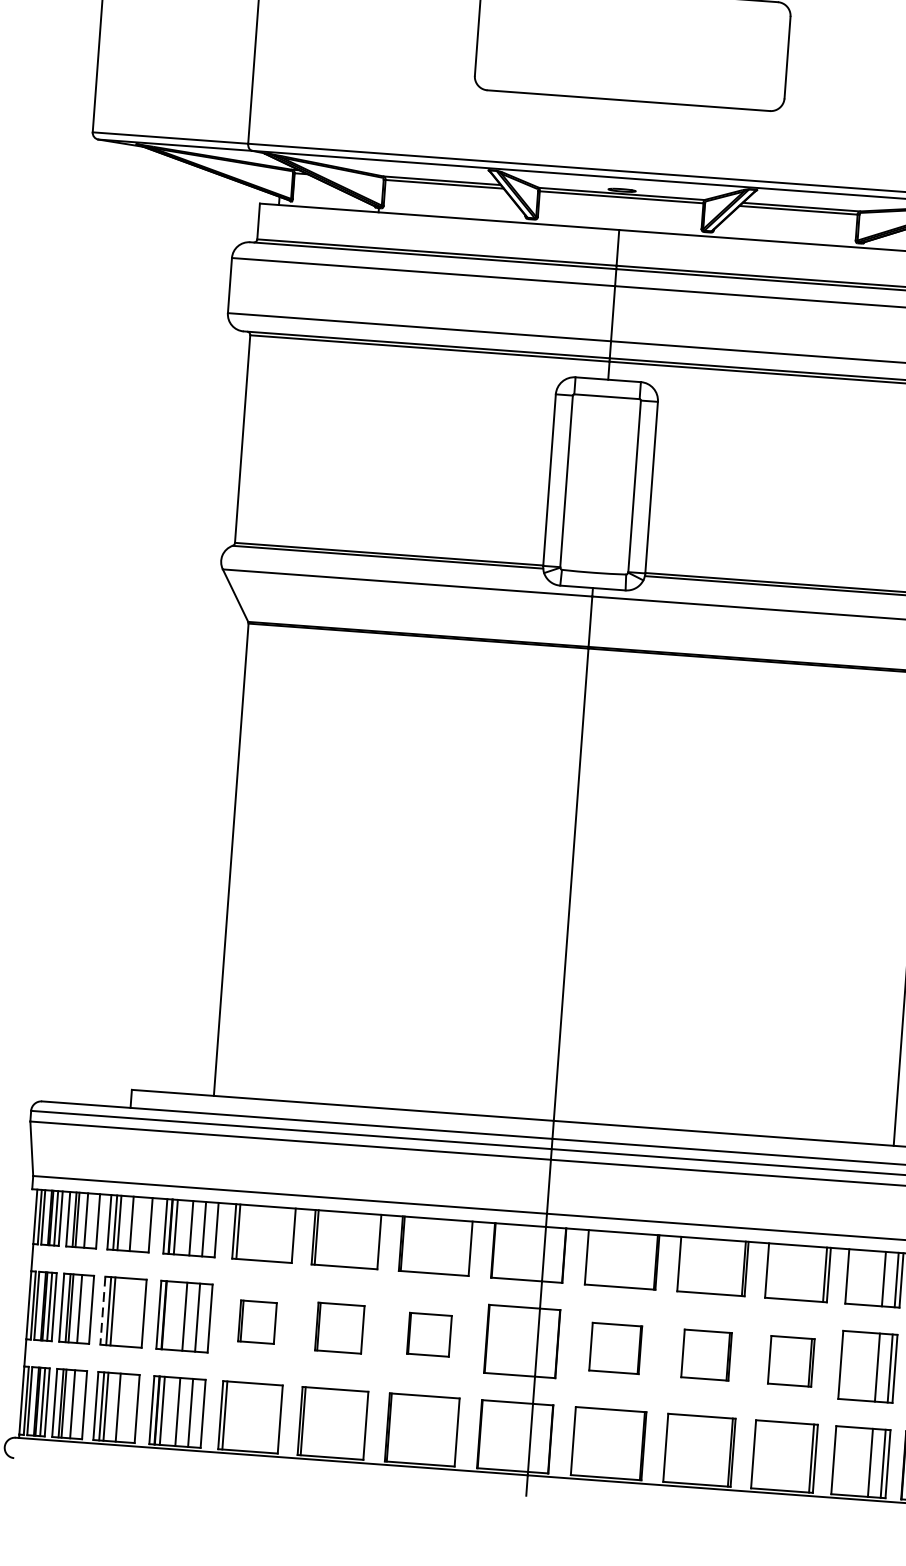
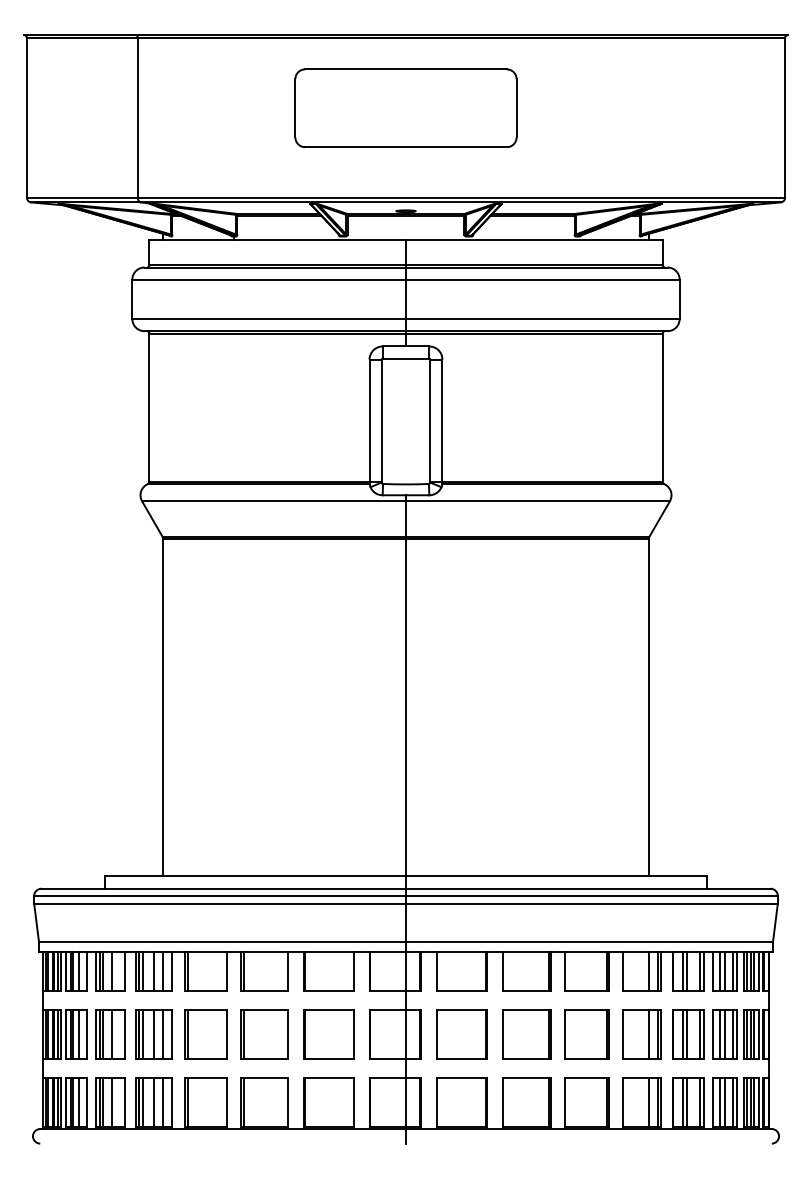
line: (102, 1311) -> (95, 1034), dashed -> solid
line: (125, 1311) -> (111, 1033), added
line: (170, 1314) -> (143, 1033), added
part: (256, 1322) -> (205, 1034), size x1.67
part: (339, 1328) -> (264, 1034), size x1.43
part: (428, 1334) -> (328, 1034), size x1.67
part: (615, 1348) -> (461, 1034), size x1.43
part: (706, 1355) -> (526, 1034), size x1.43
part: (790, 1361) -> (586, 1034), size x1.43

